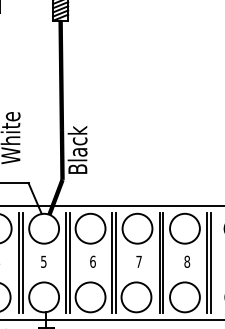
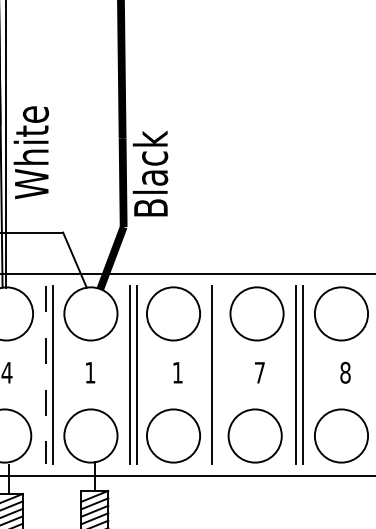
text: (43, 261) -> (89, 372), 5 -> 1
text: (92, 261) -> (176, 372), 6 -> 1
line: (18, 263) -> (45, 375), solid -> dashed
line: (116, 263) -> (219, 375), removed

